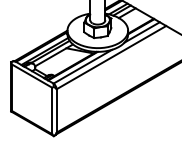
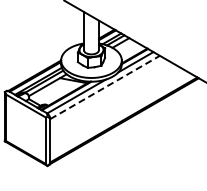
line: (111, 57) -> (105, 87), solid -> dashed

